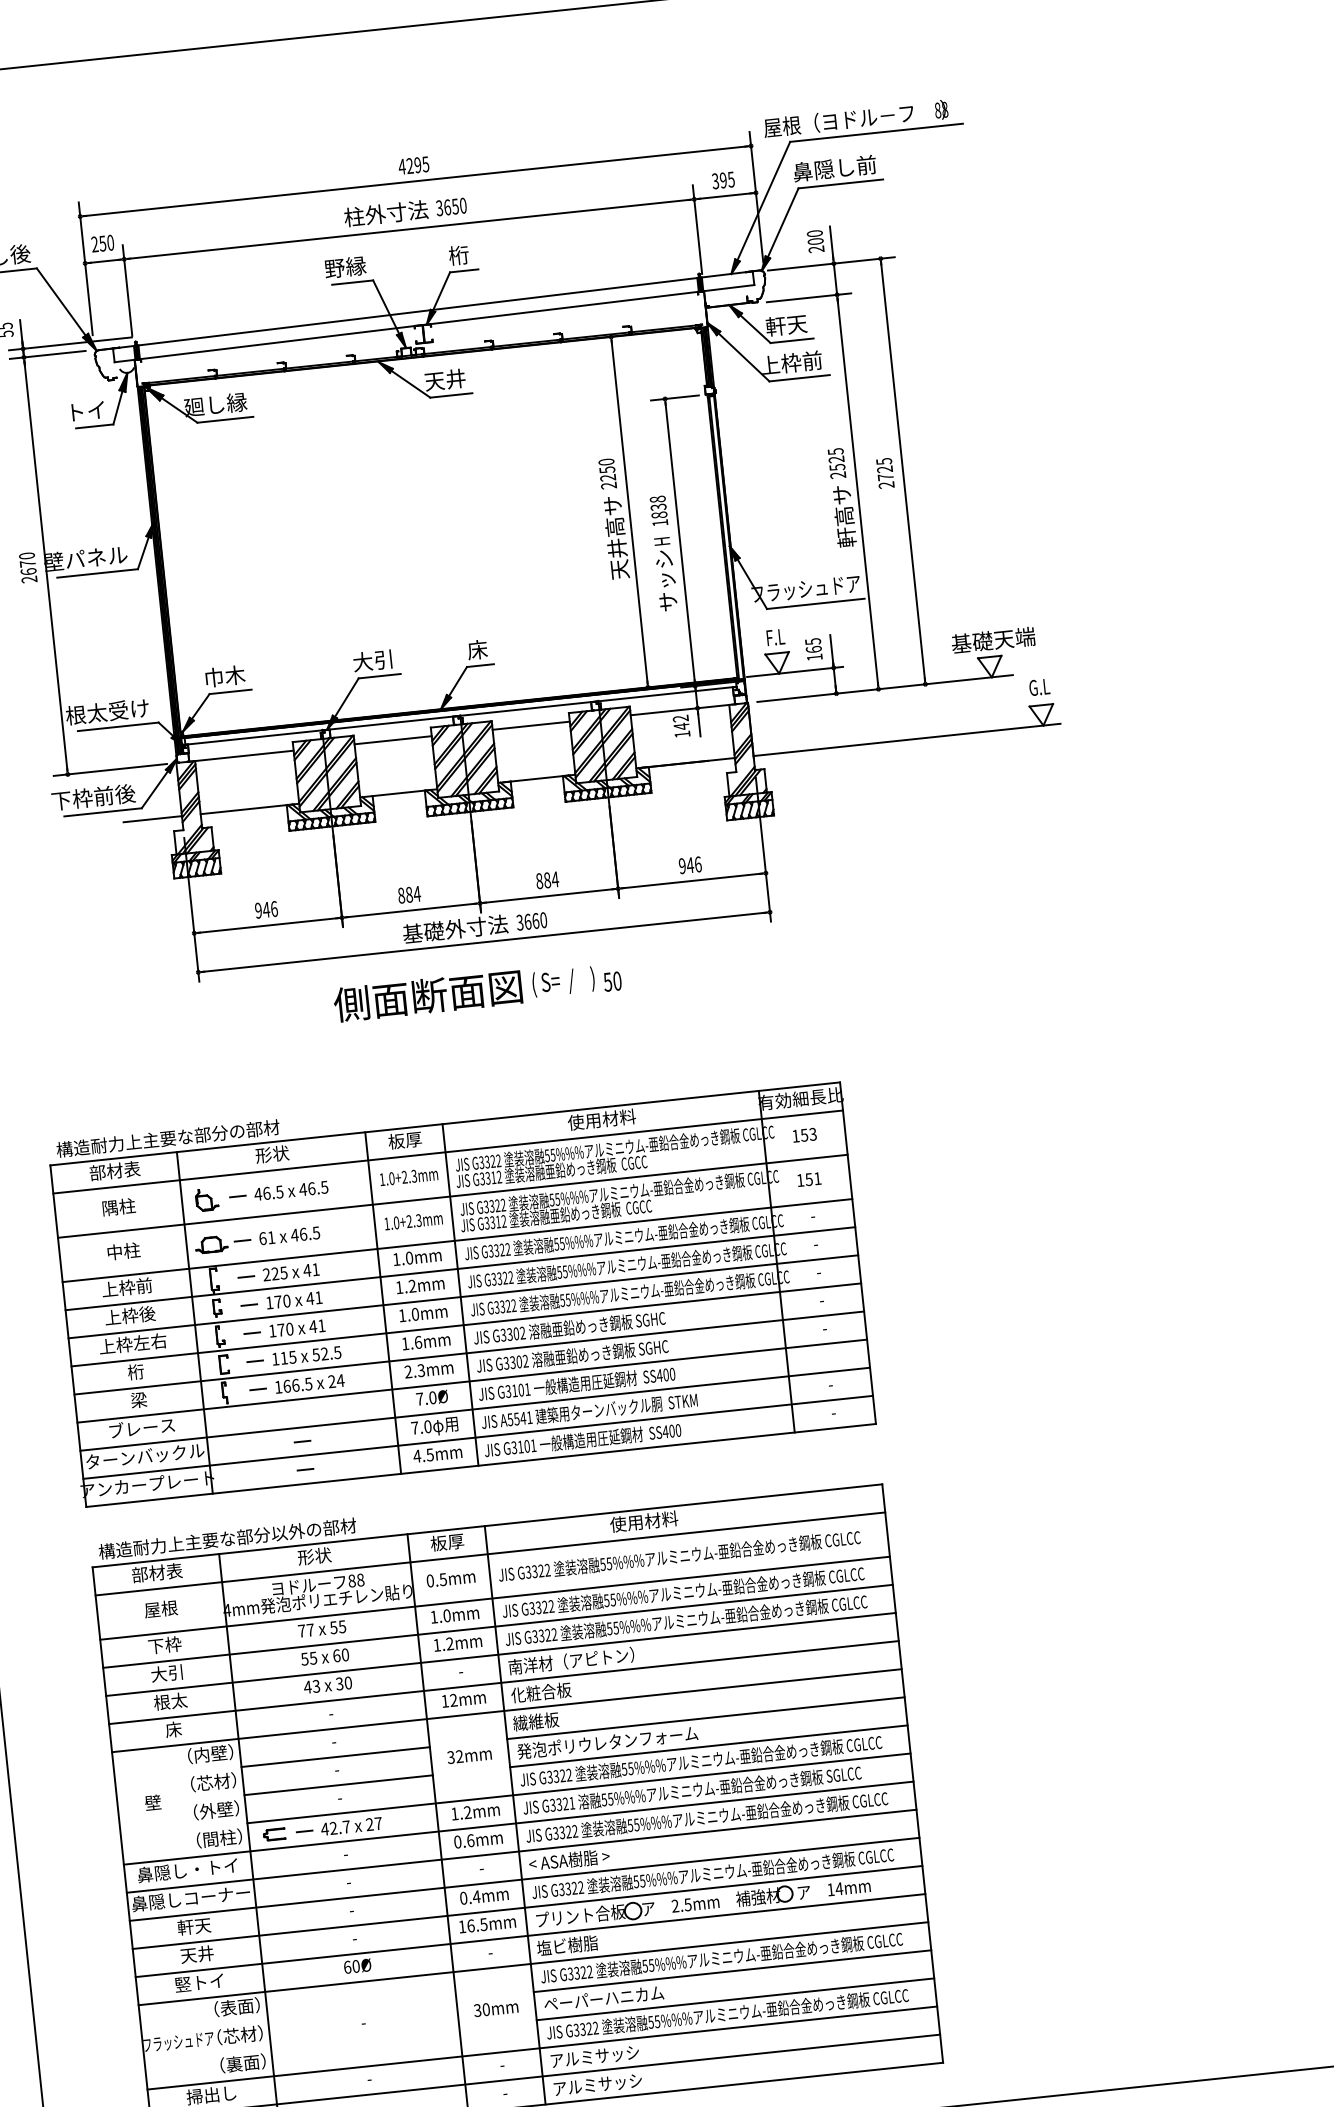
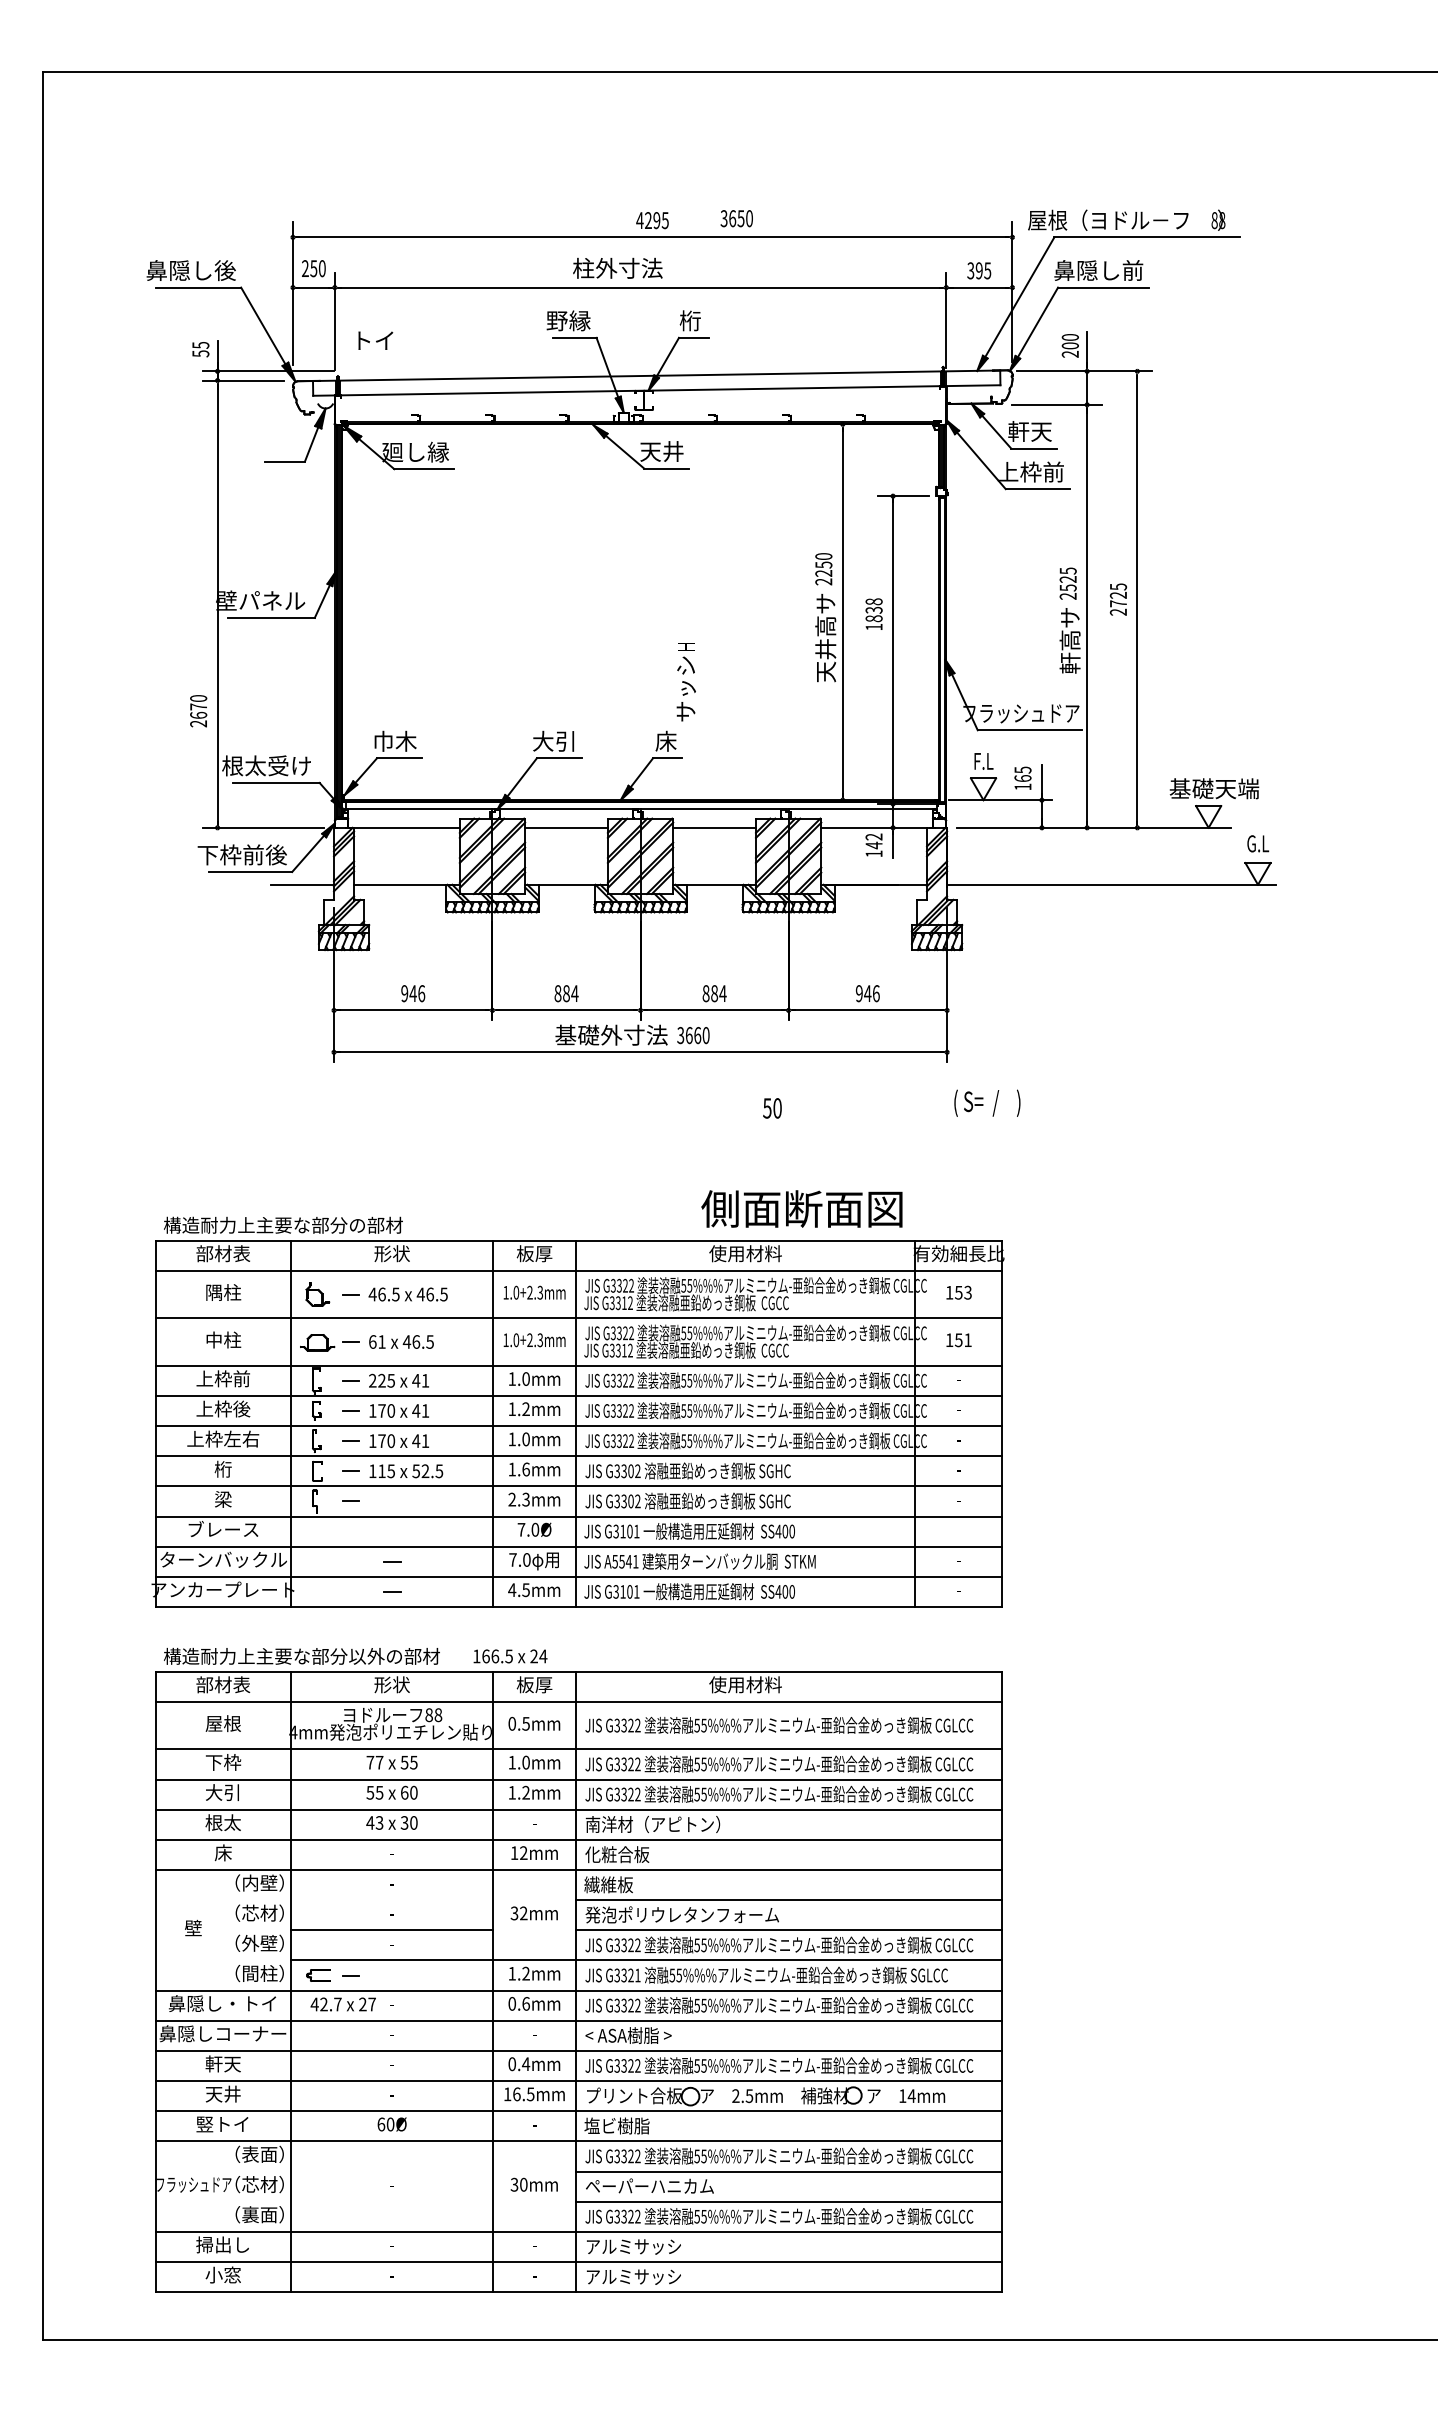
text: (451, 206) -> (736, 218), moved
text: (87, 410) -> (375, 340), moved
text: (28, 568) -> (198, 711), moved
text: (665, 574) -> (685, 682), moved
text: (563, 981) -> (987, 1102), moved
text: (427, 995) -> (801, 1208), moved
text: (309, 1384) -> (510, 1656), moved
line: (336, 1757) -> (392, 1900), removed
text: (350, 1826) -> (342, 2004), moved

